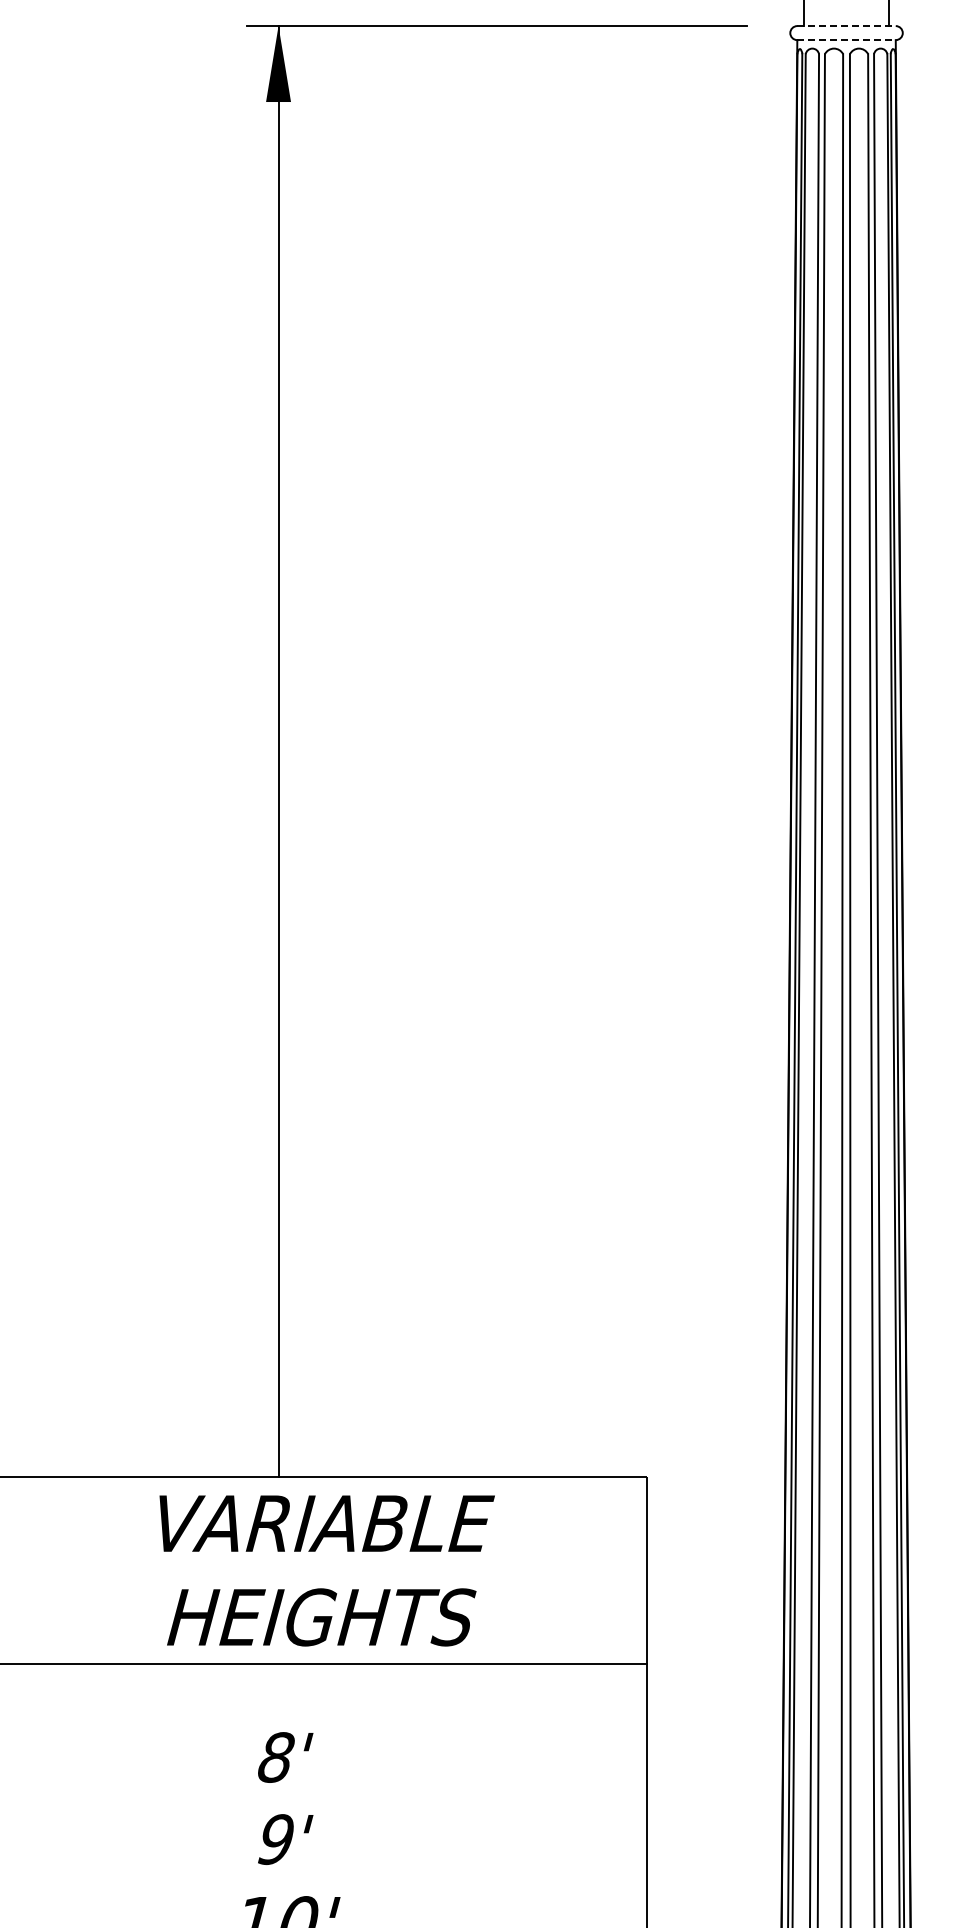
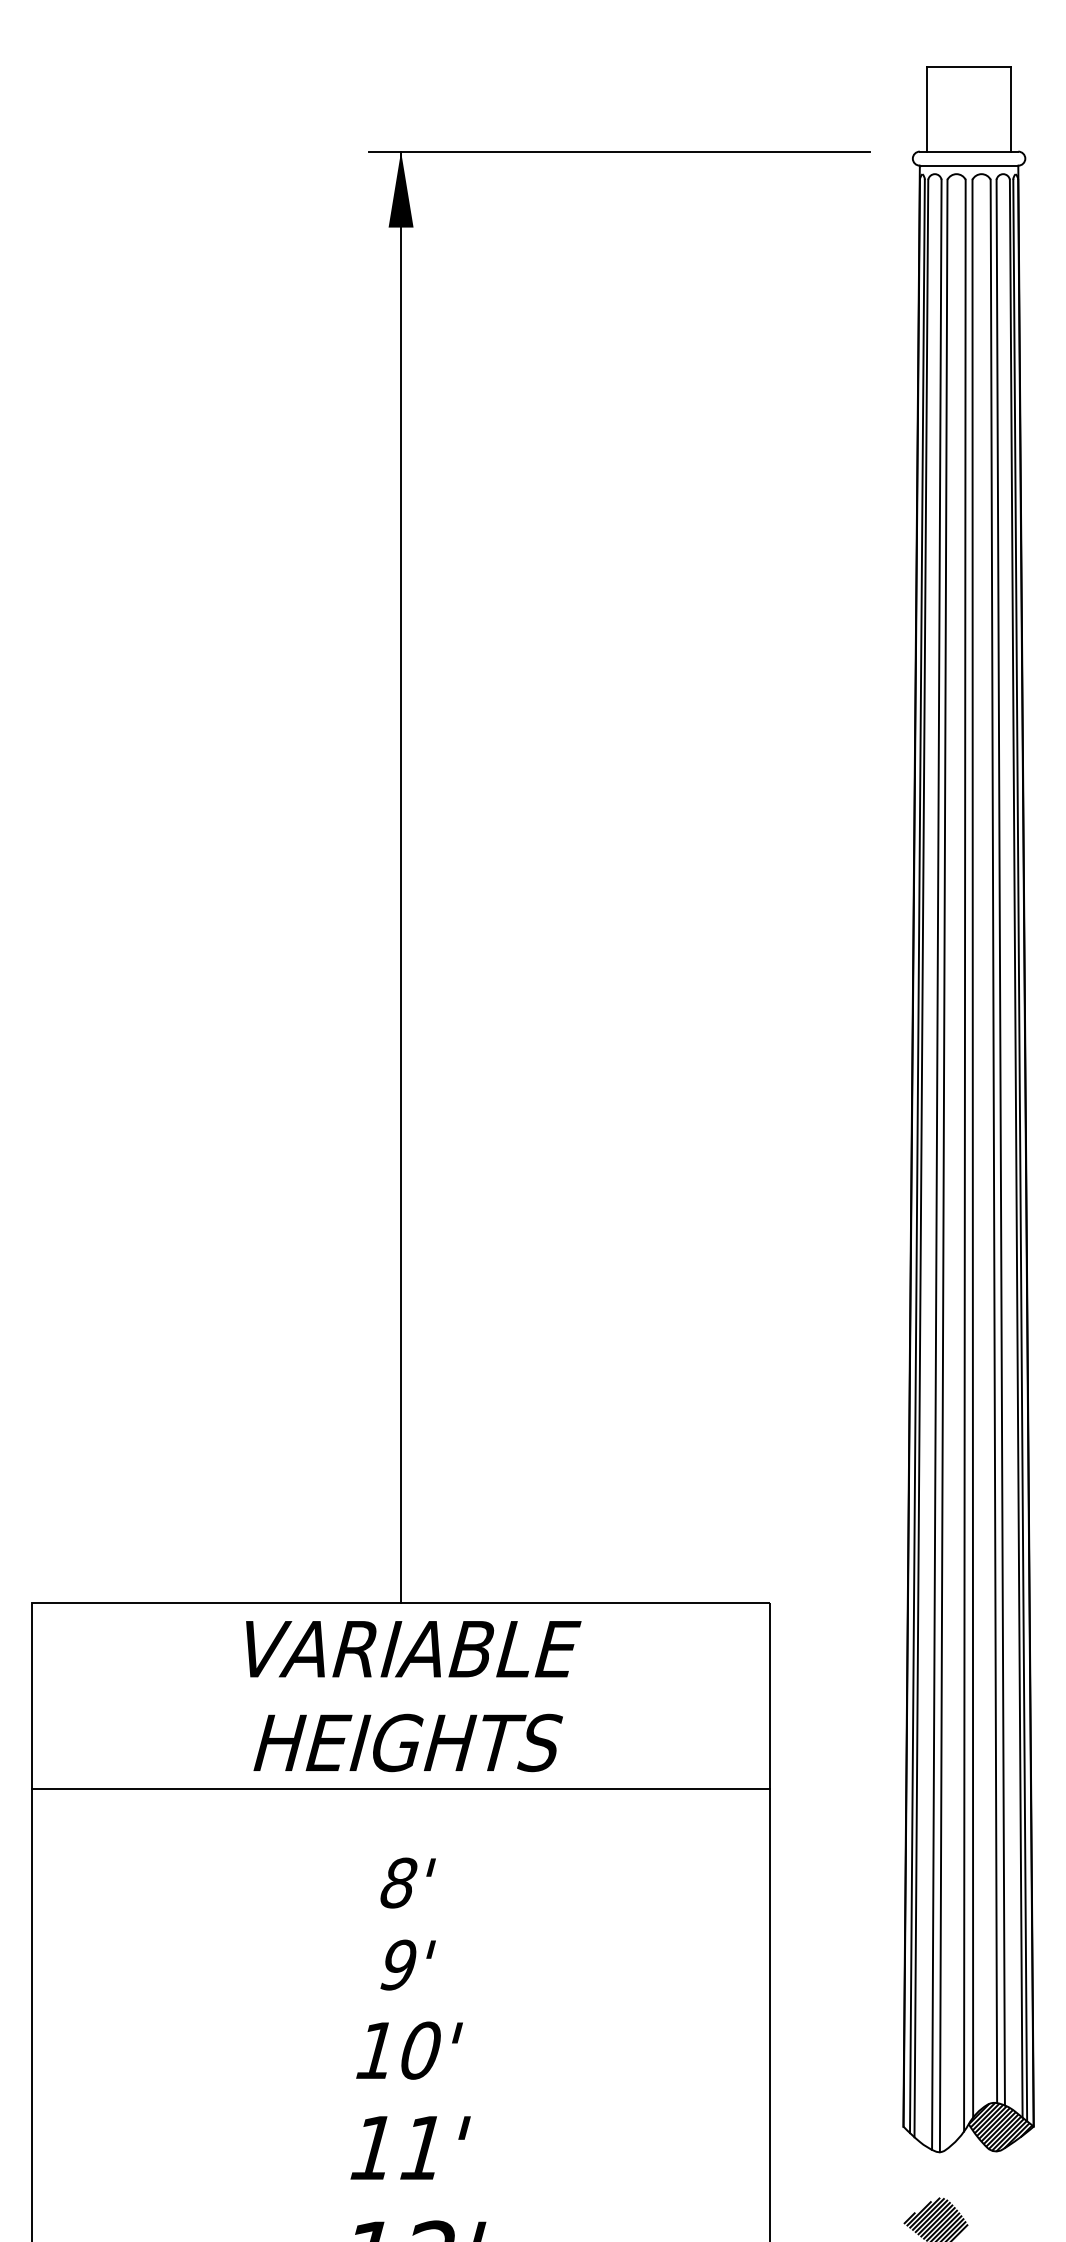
line: (846, 25) -> (969, 151), dashed -> solid
line: (846, 39) -> (969, 165), dashed -> solid
text: (326, 1570) -> (413, 1696), moved

